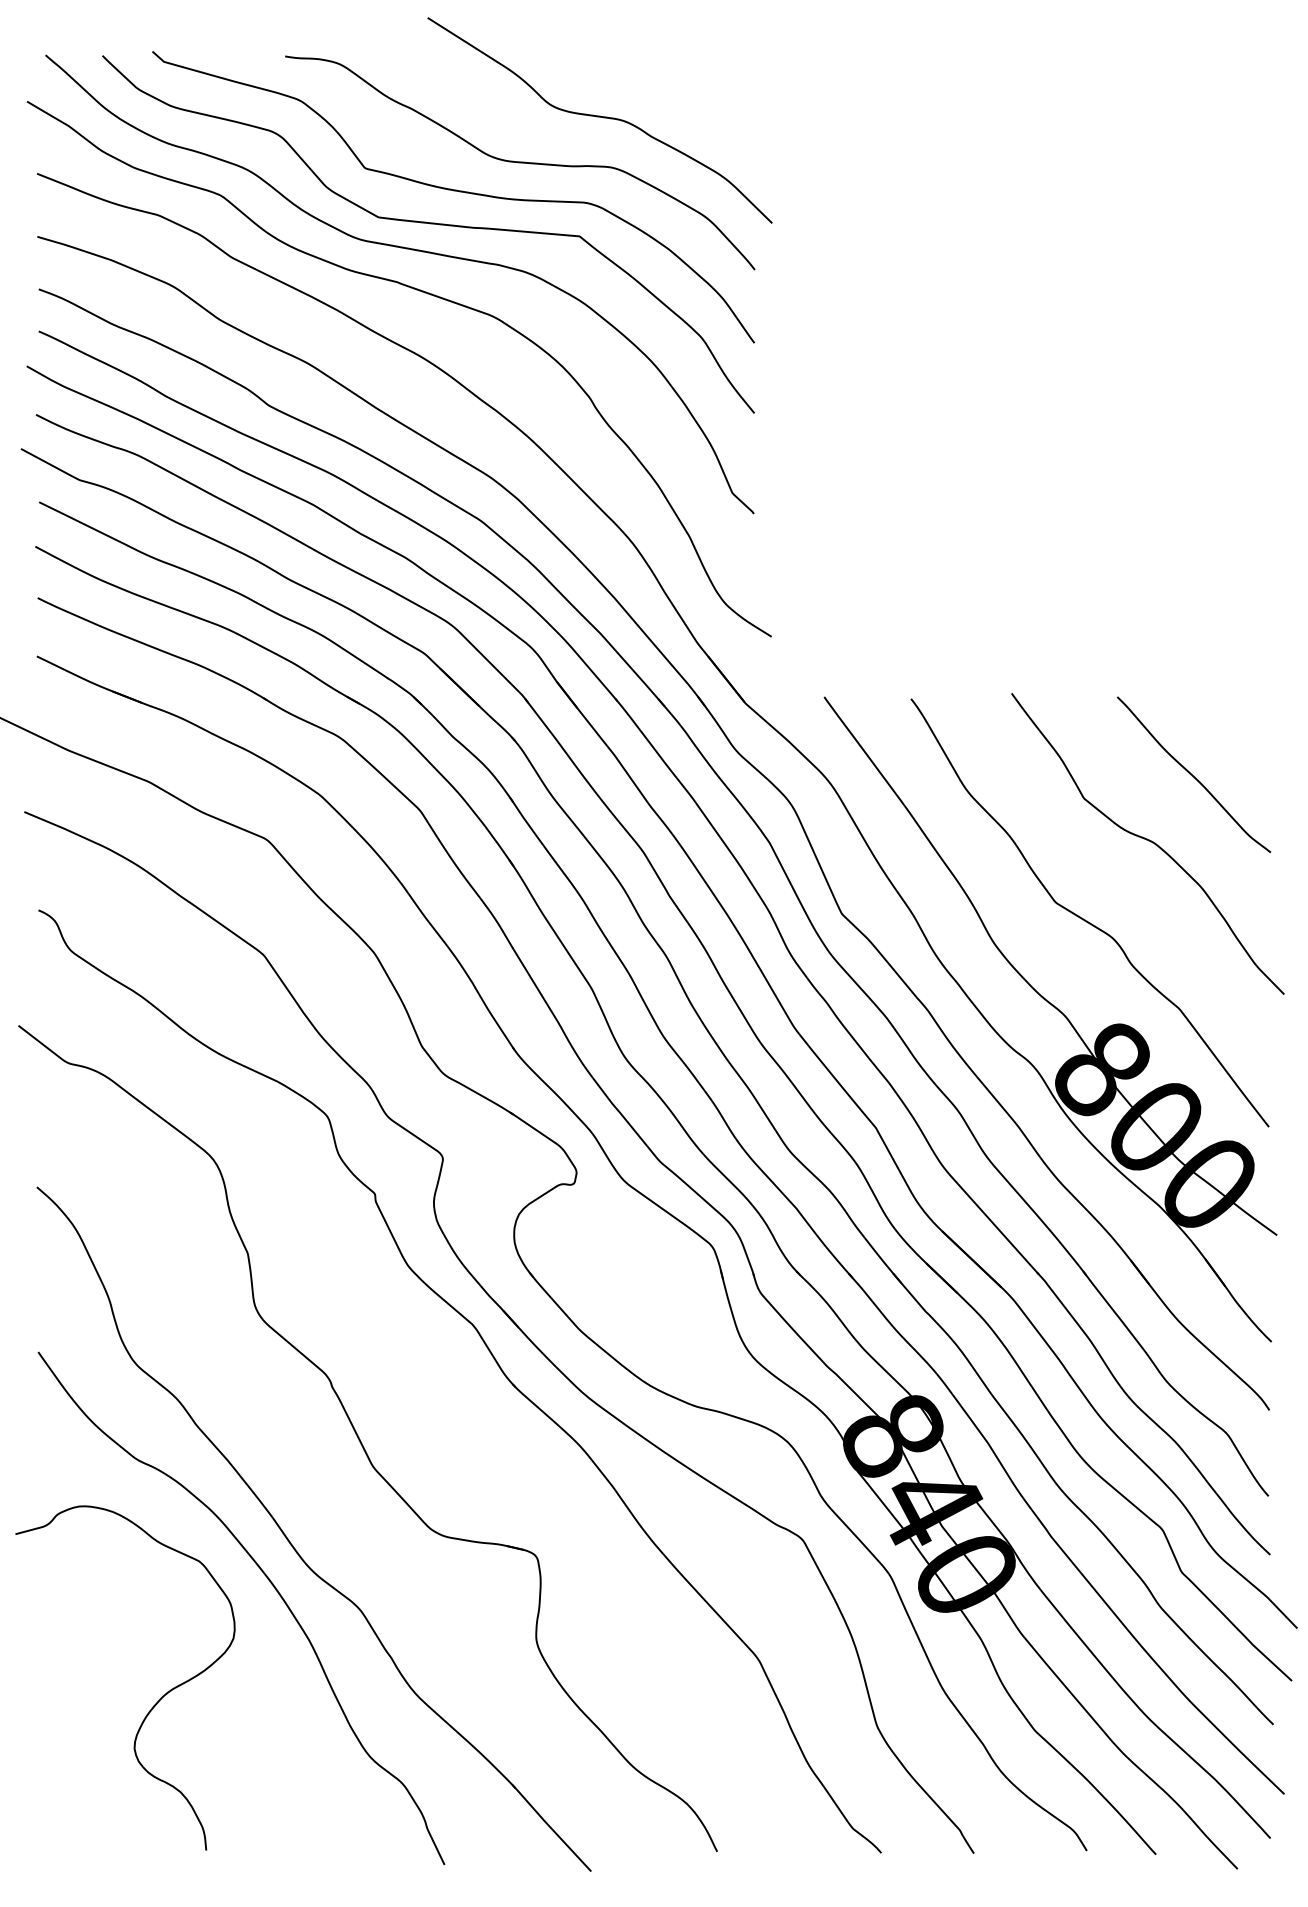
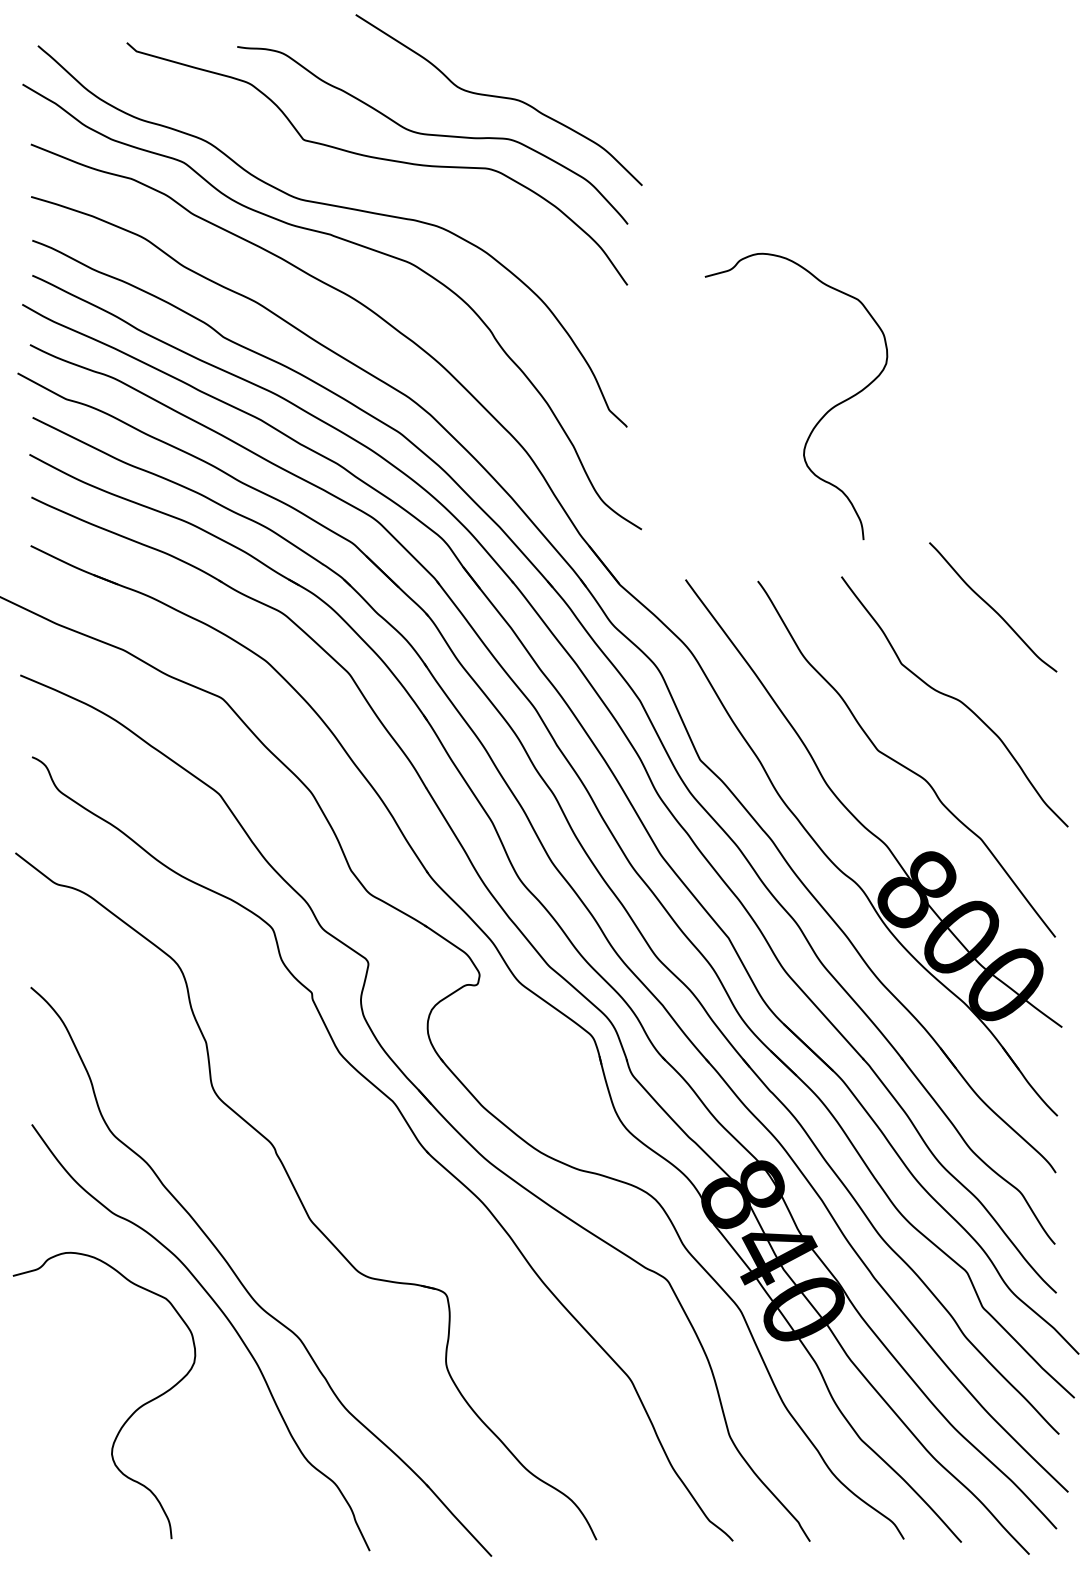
curve: (428, 224) -> (356, 186), removed
curve: (985, 504) -> (819, 419), added
curve: (1193, 774) -> (992, 607), moved

